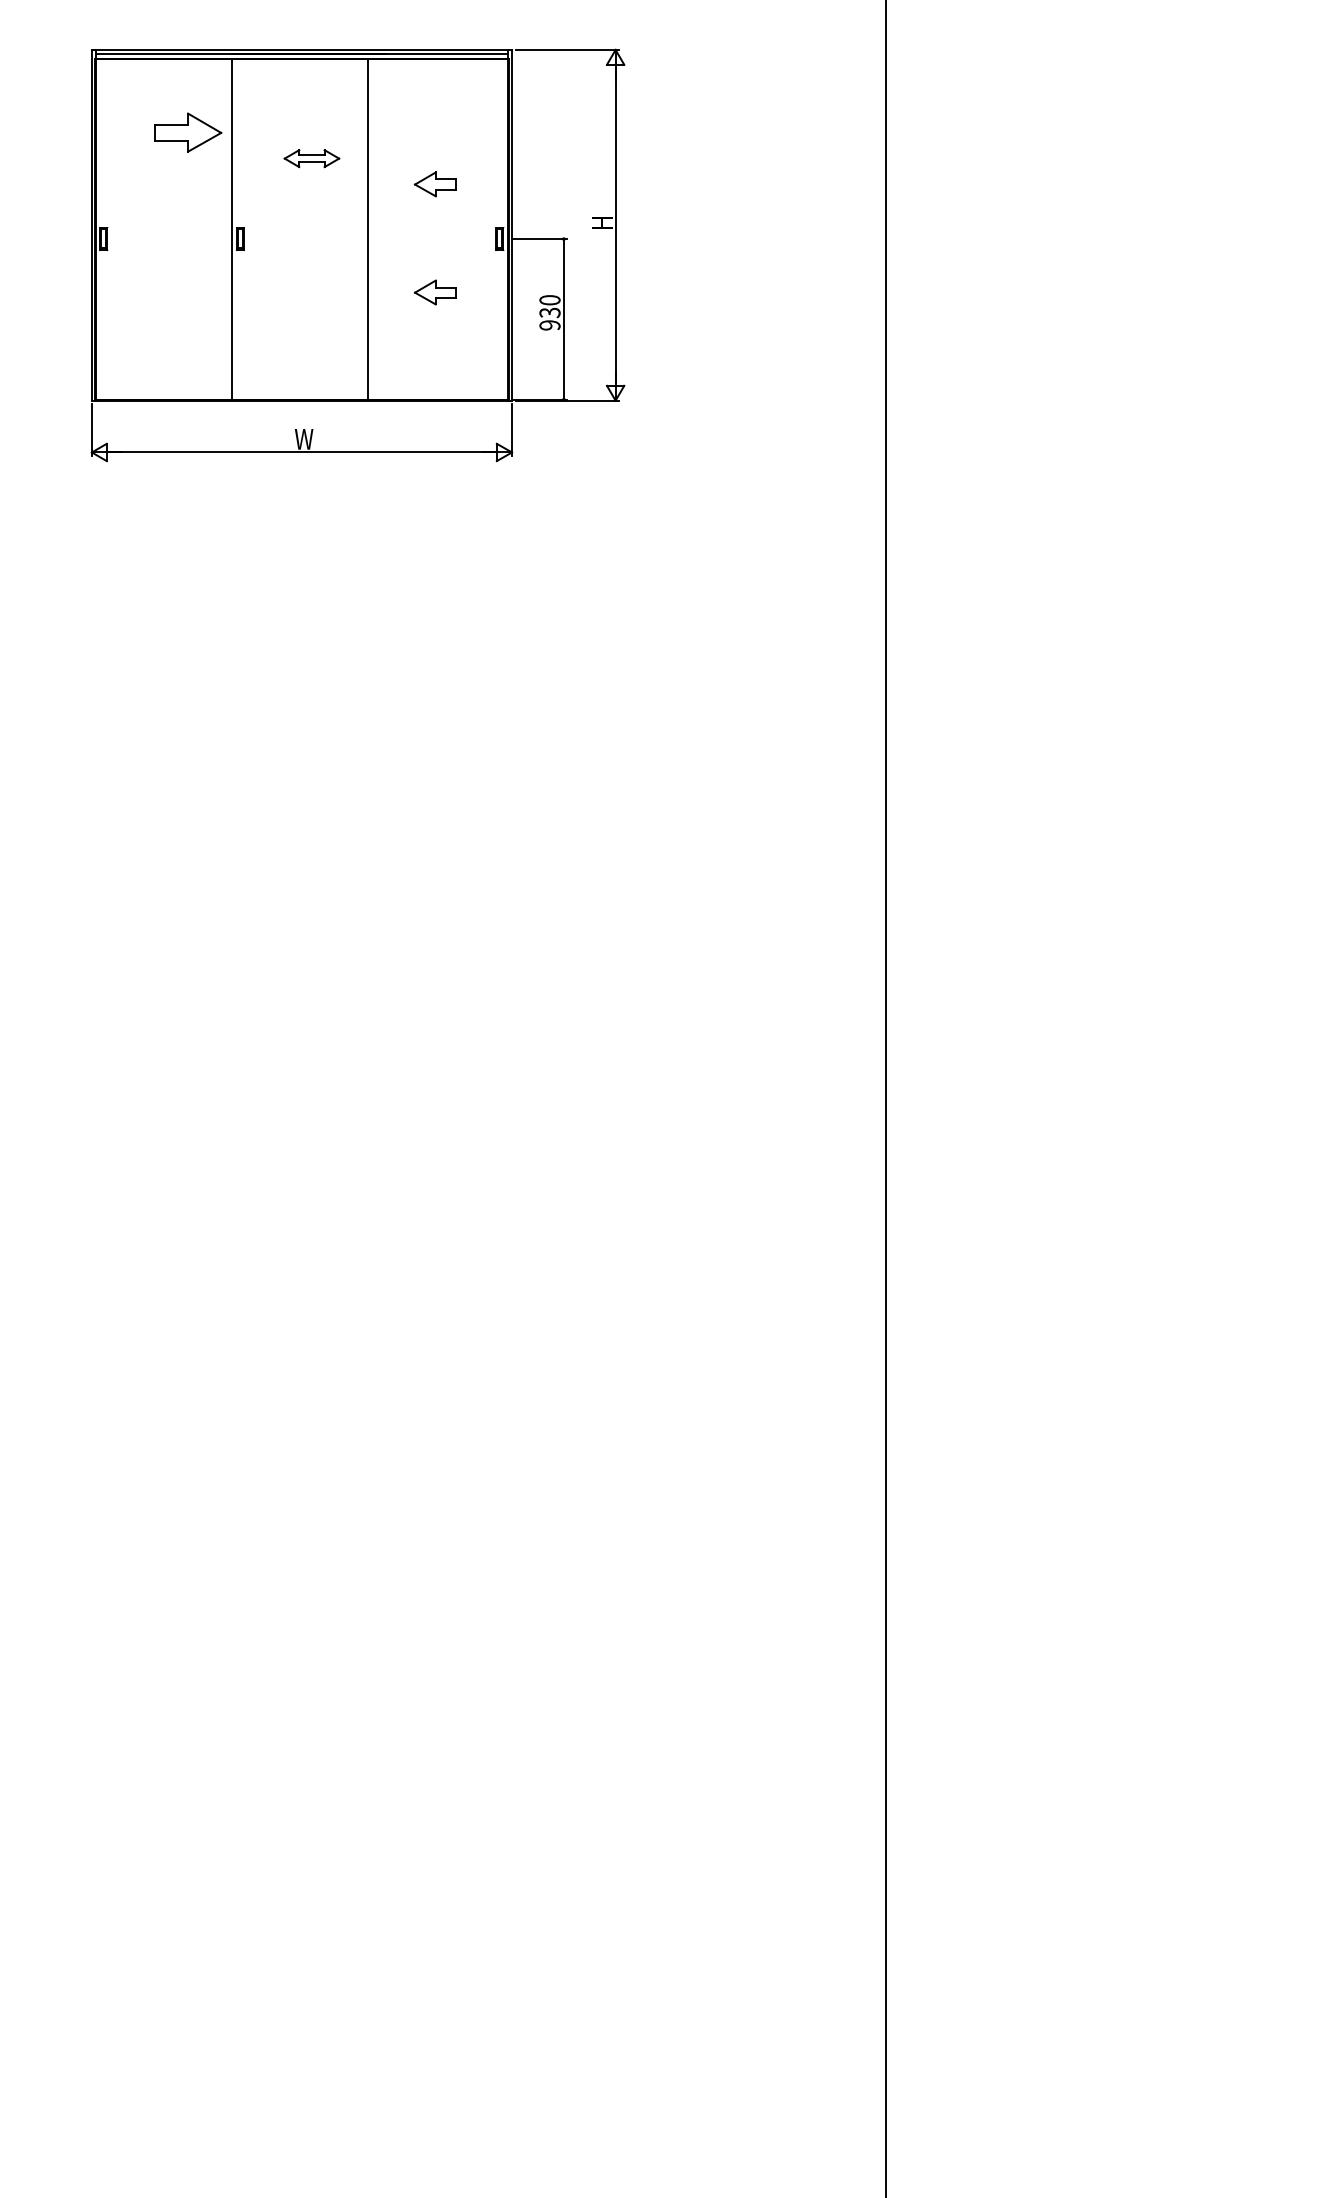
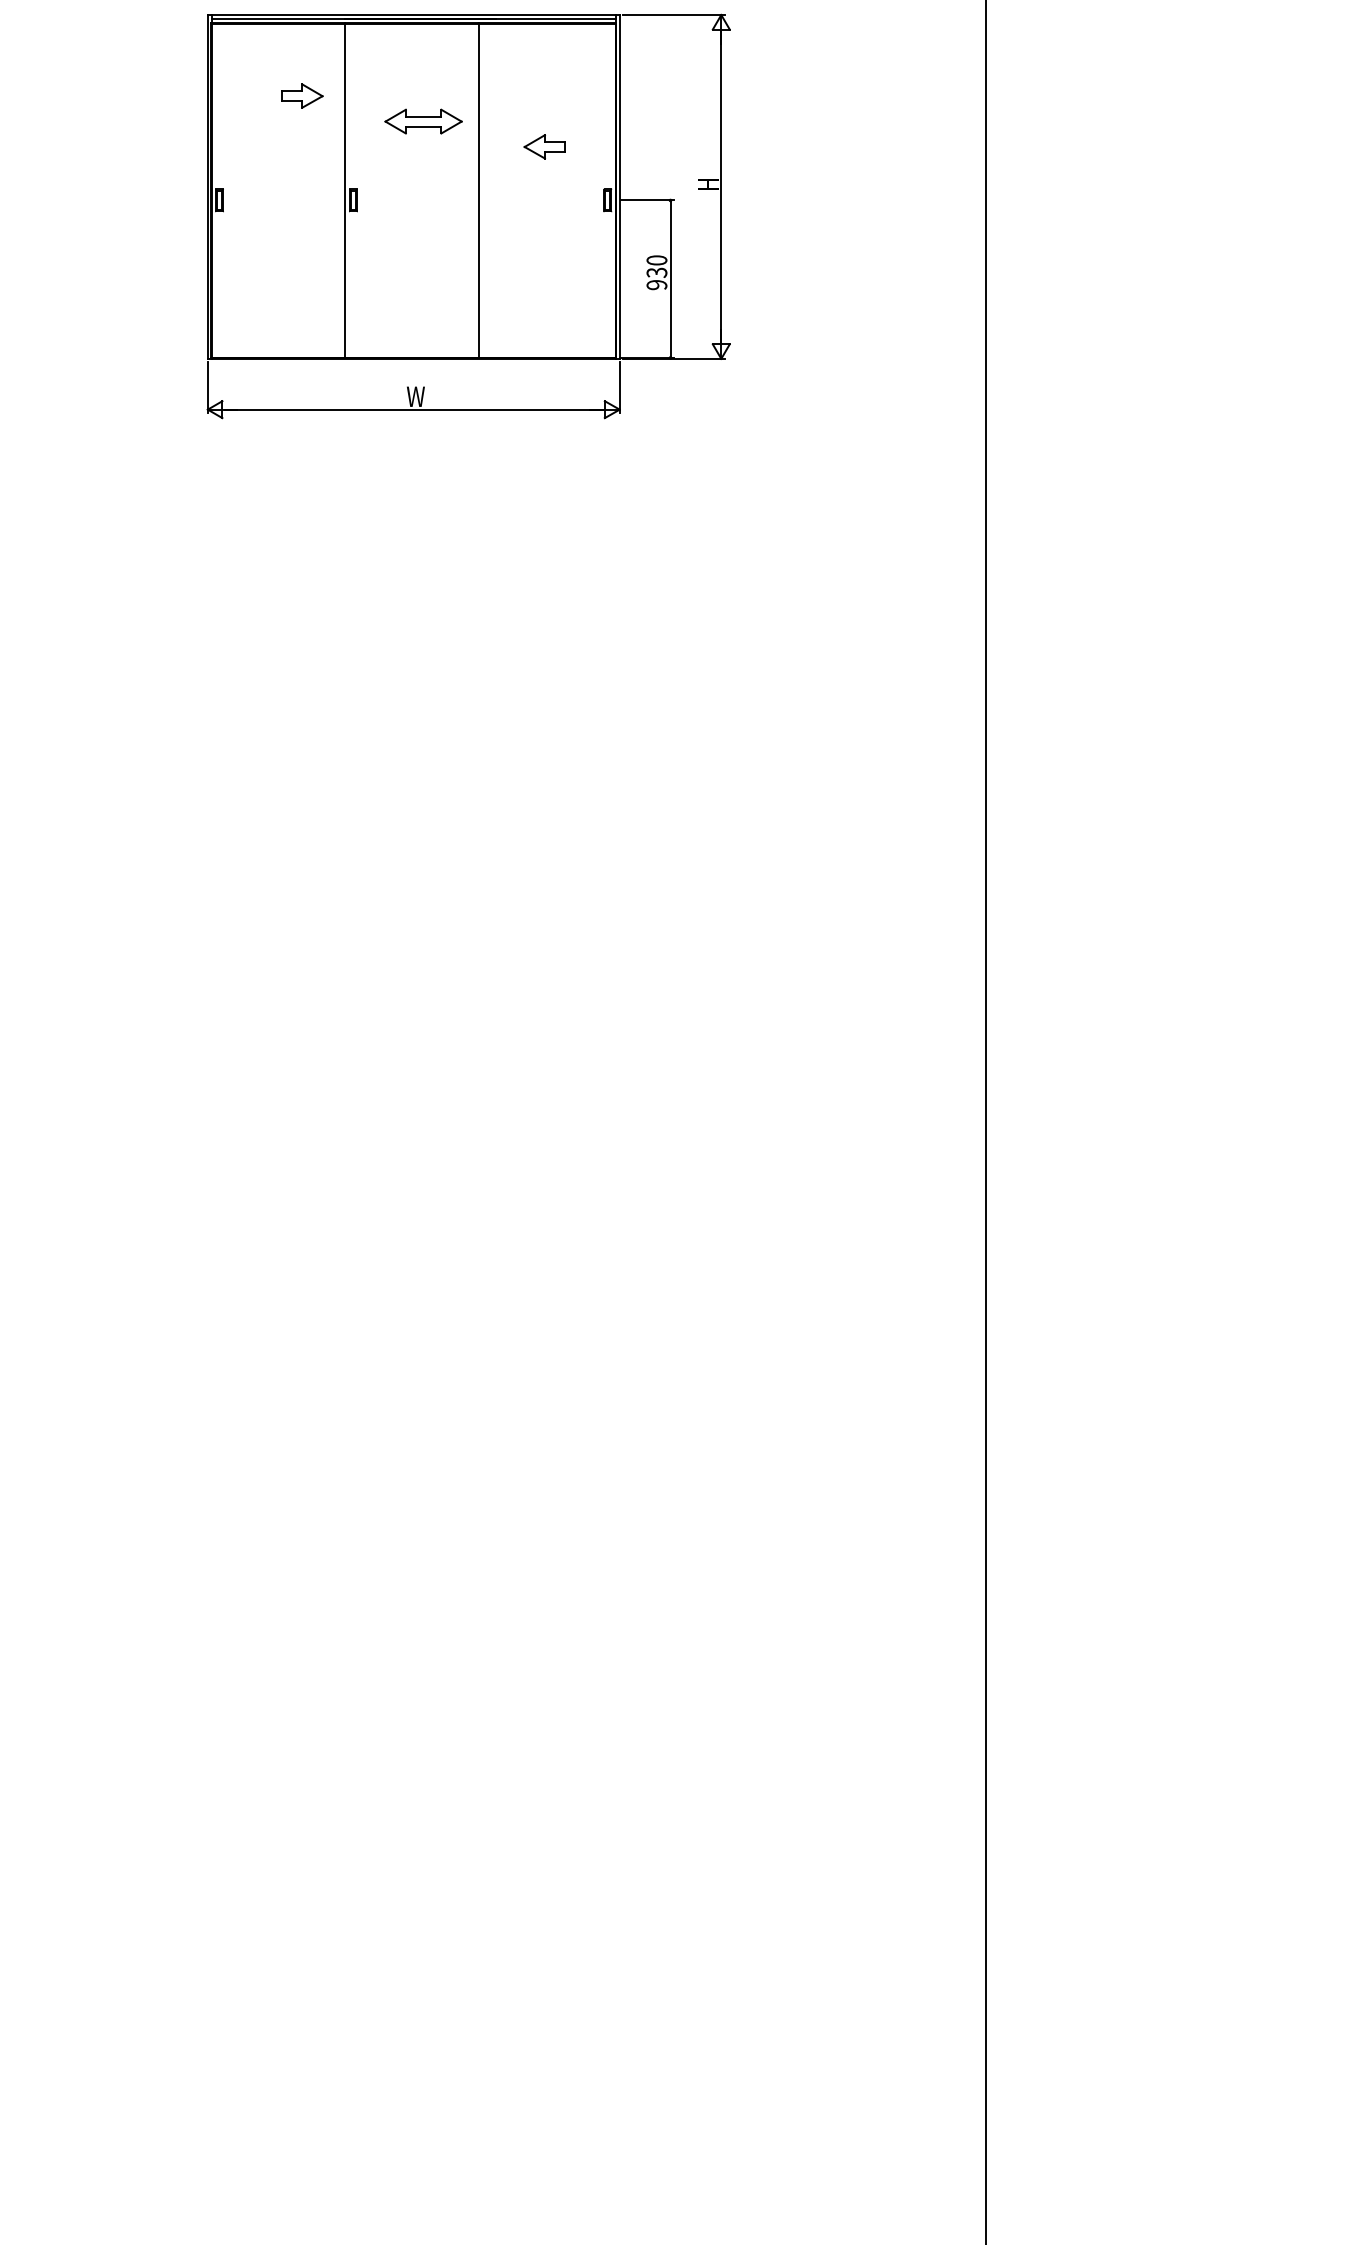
part: (188, 132) -> (302, 95), size x0.62
part: (311, 158) -> (423, 121), size x1.43
part: (435, 292) -> (544, 252), removed

